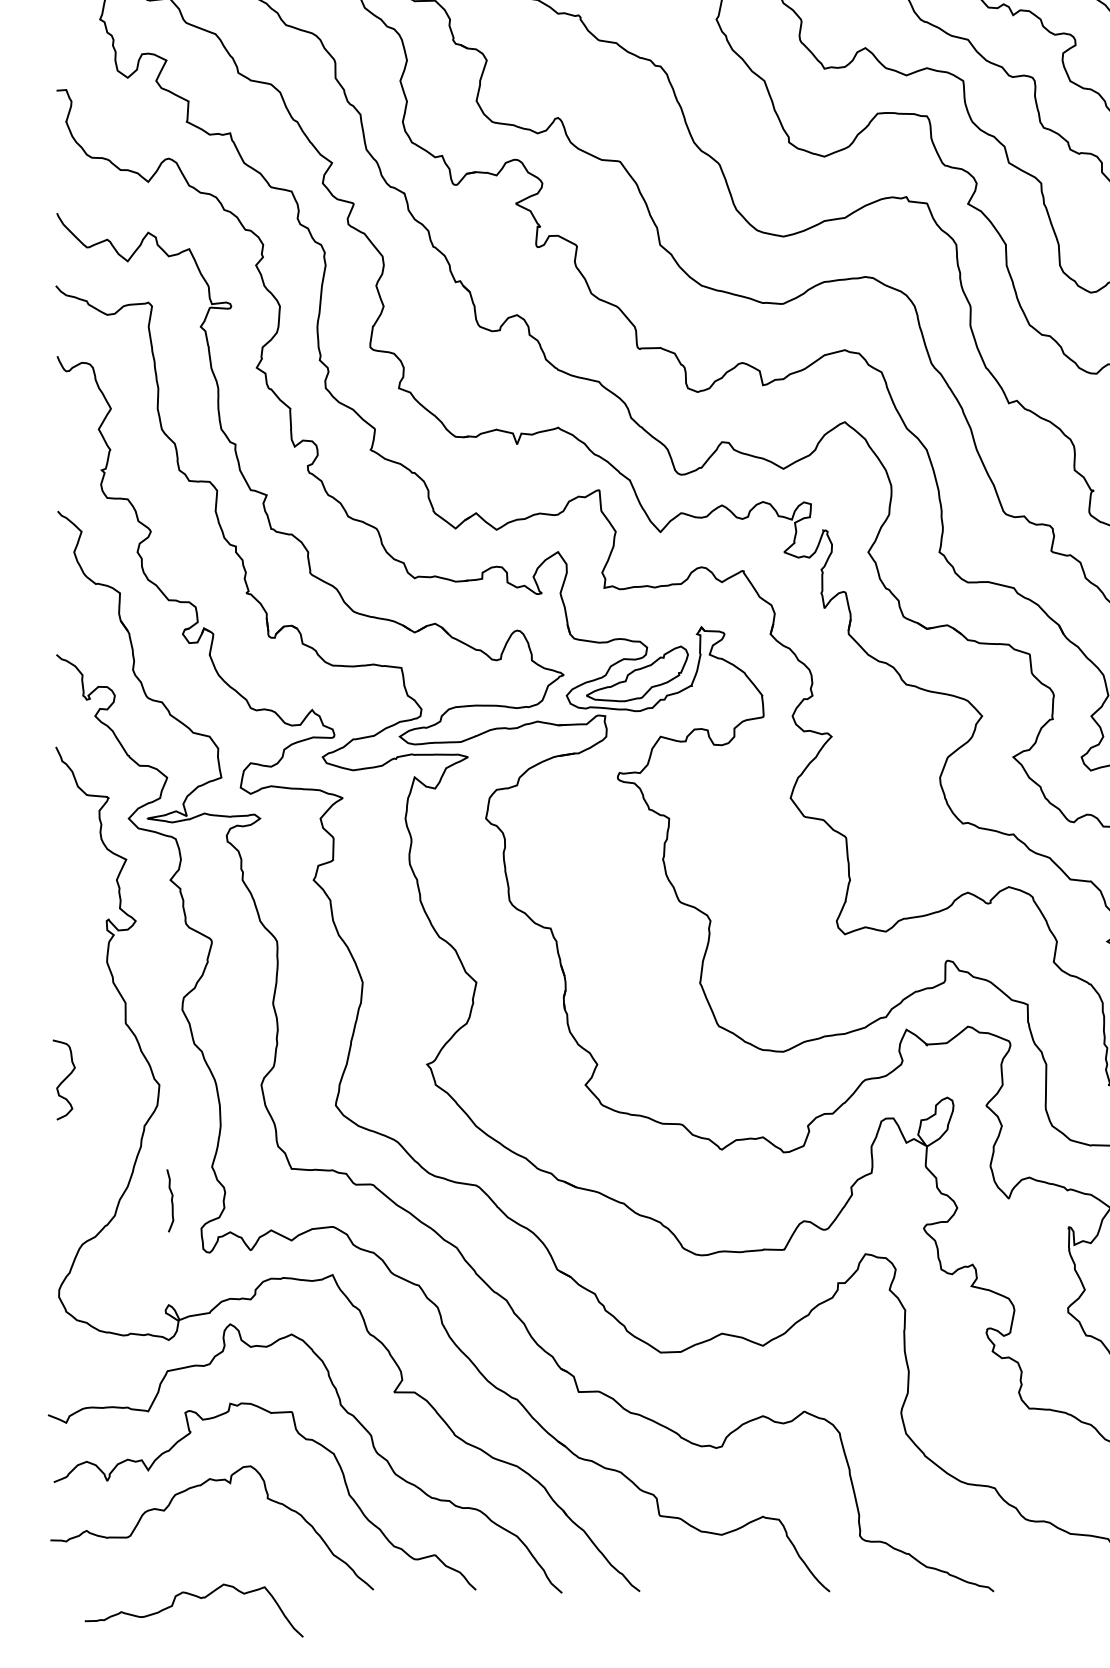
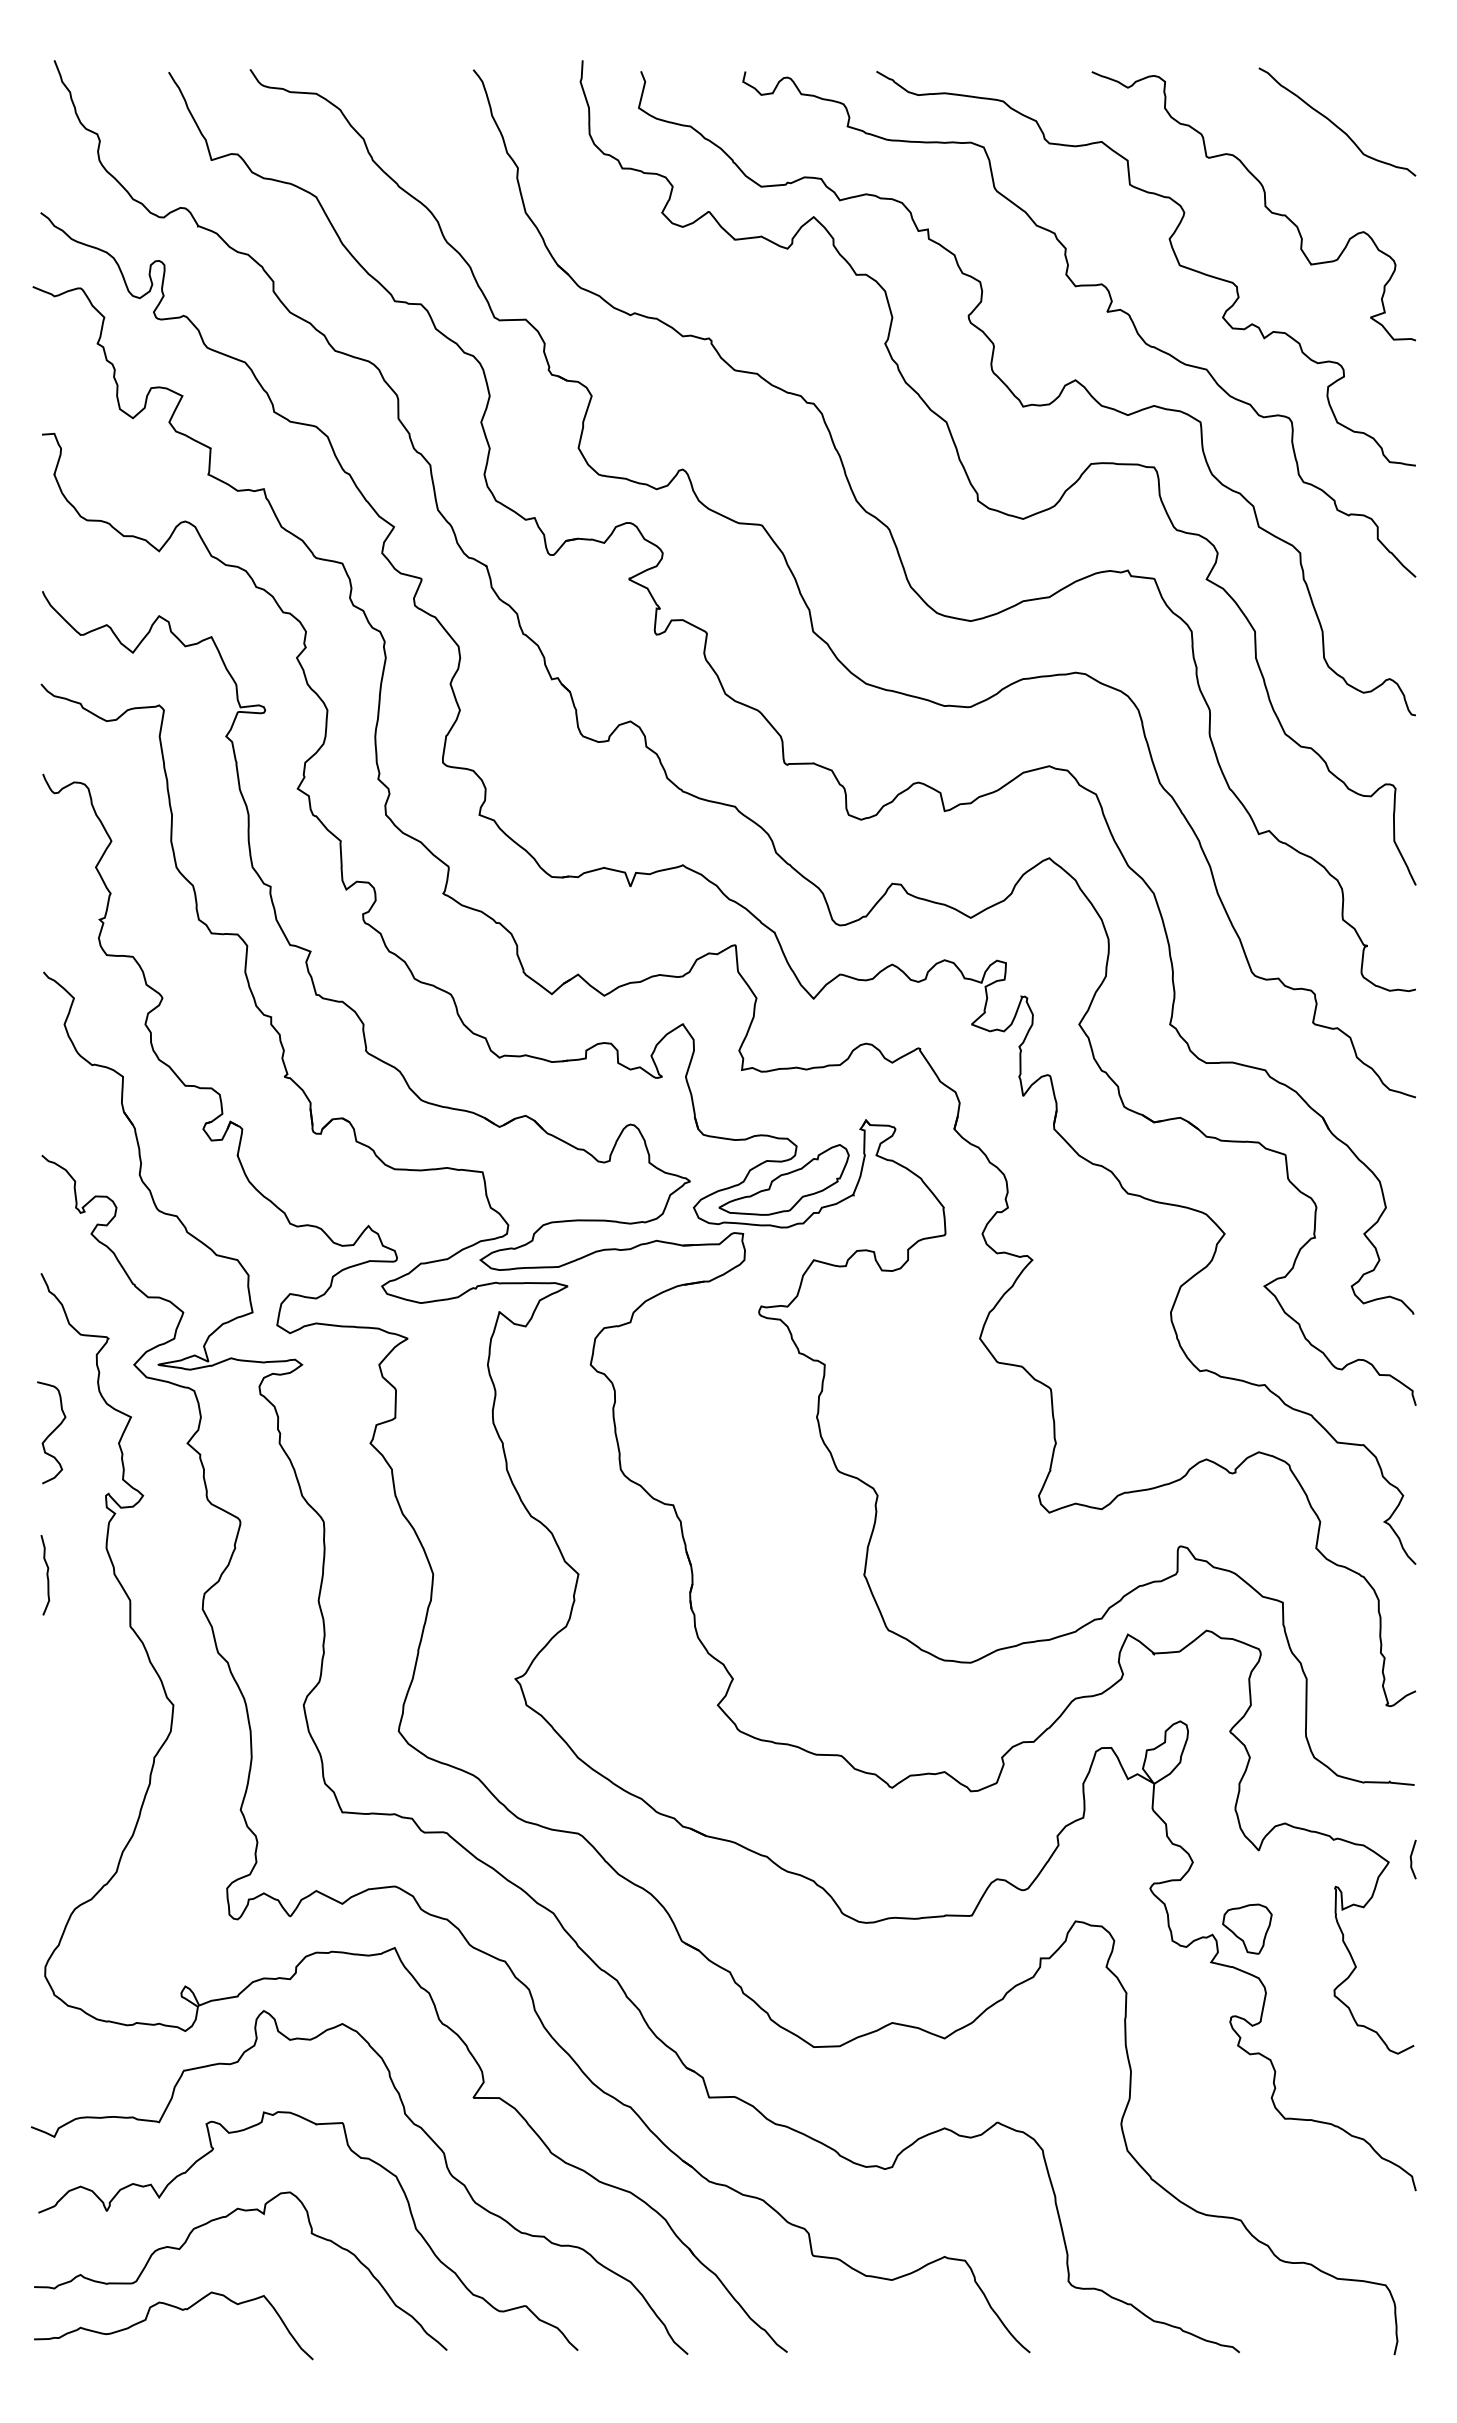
curve: (64, 1079) -> (51, 1432), moved
curve: (171, 1201) -> (46, 1575), moved
part: (1000, 1259) -> (1247, 1928), added
curve: (197, 1597) -> (178, 2309), moved

